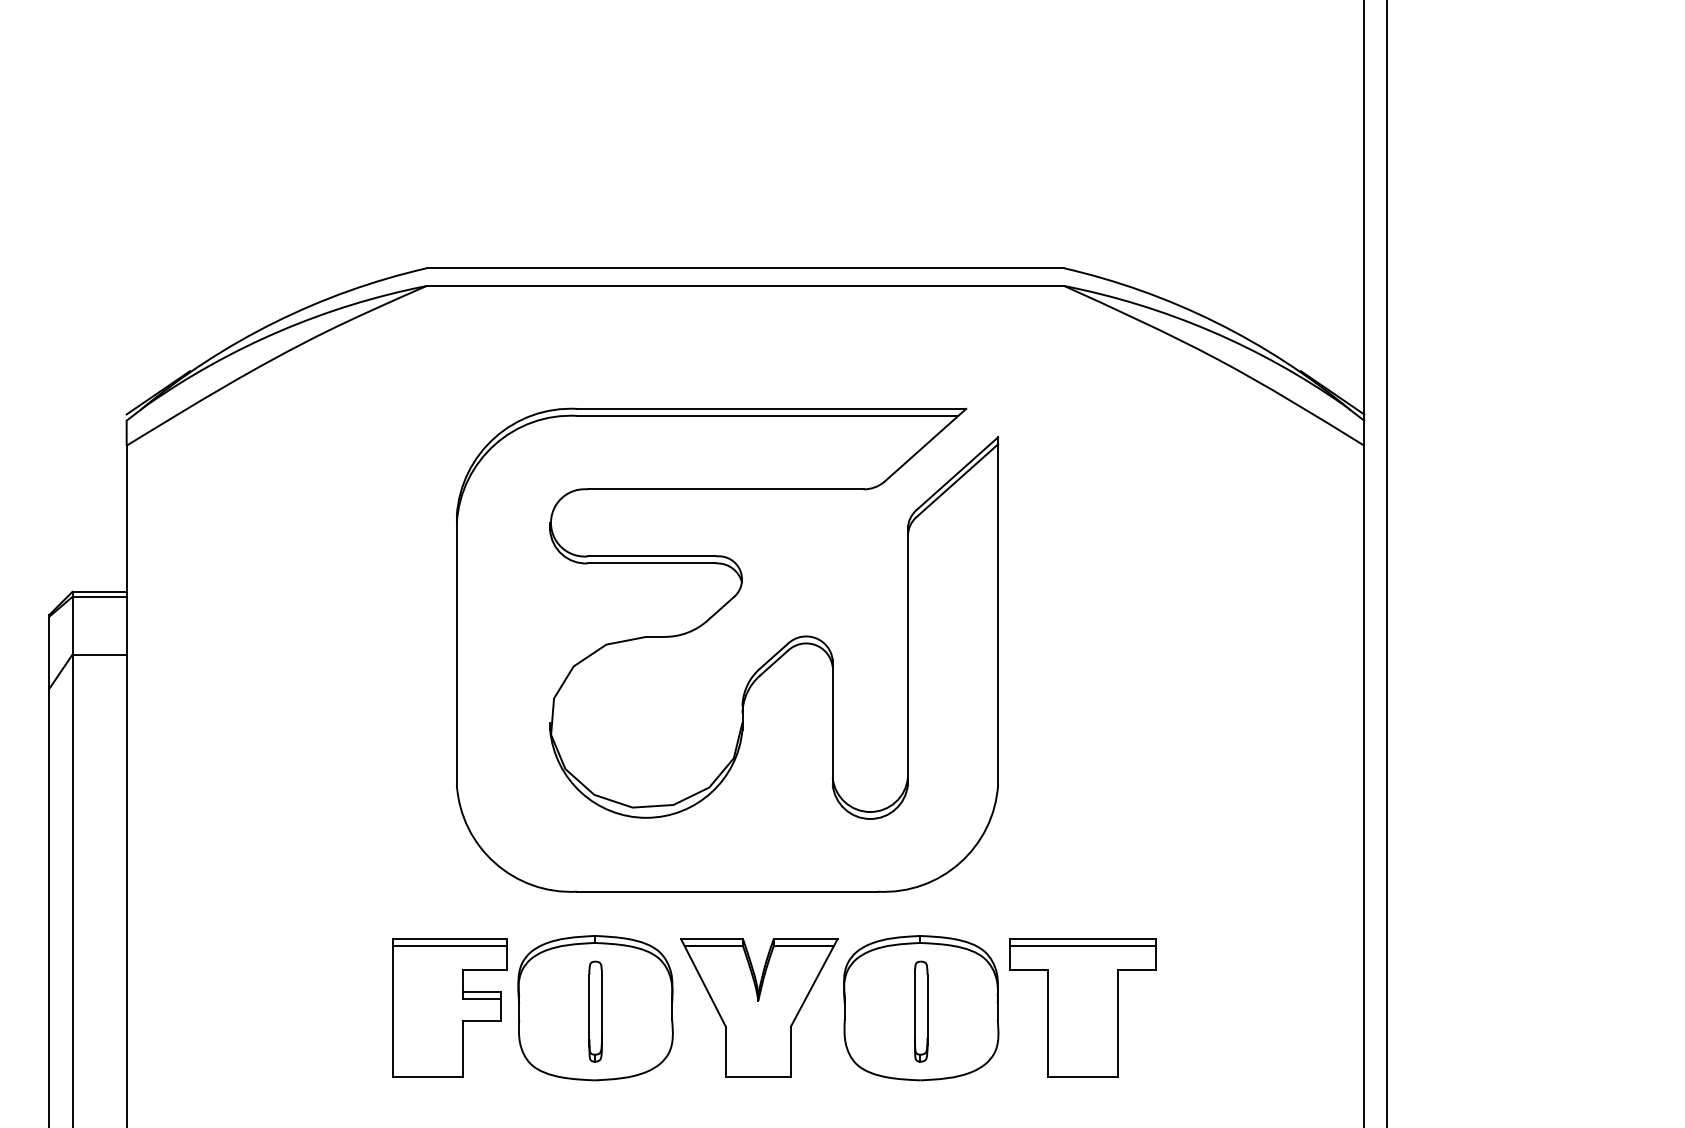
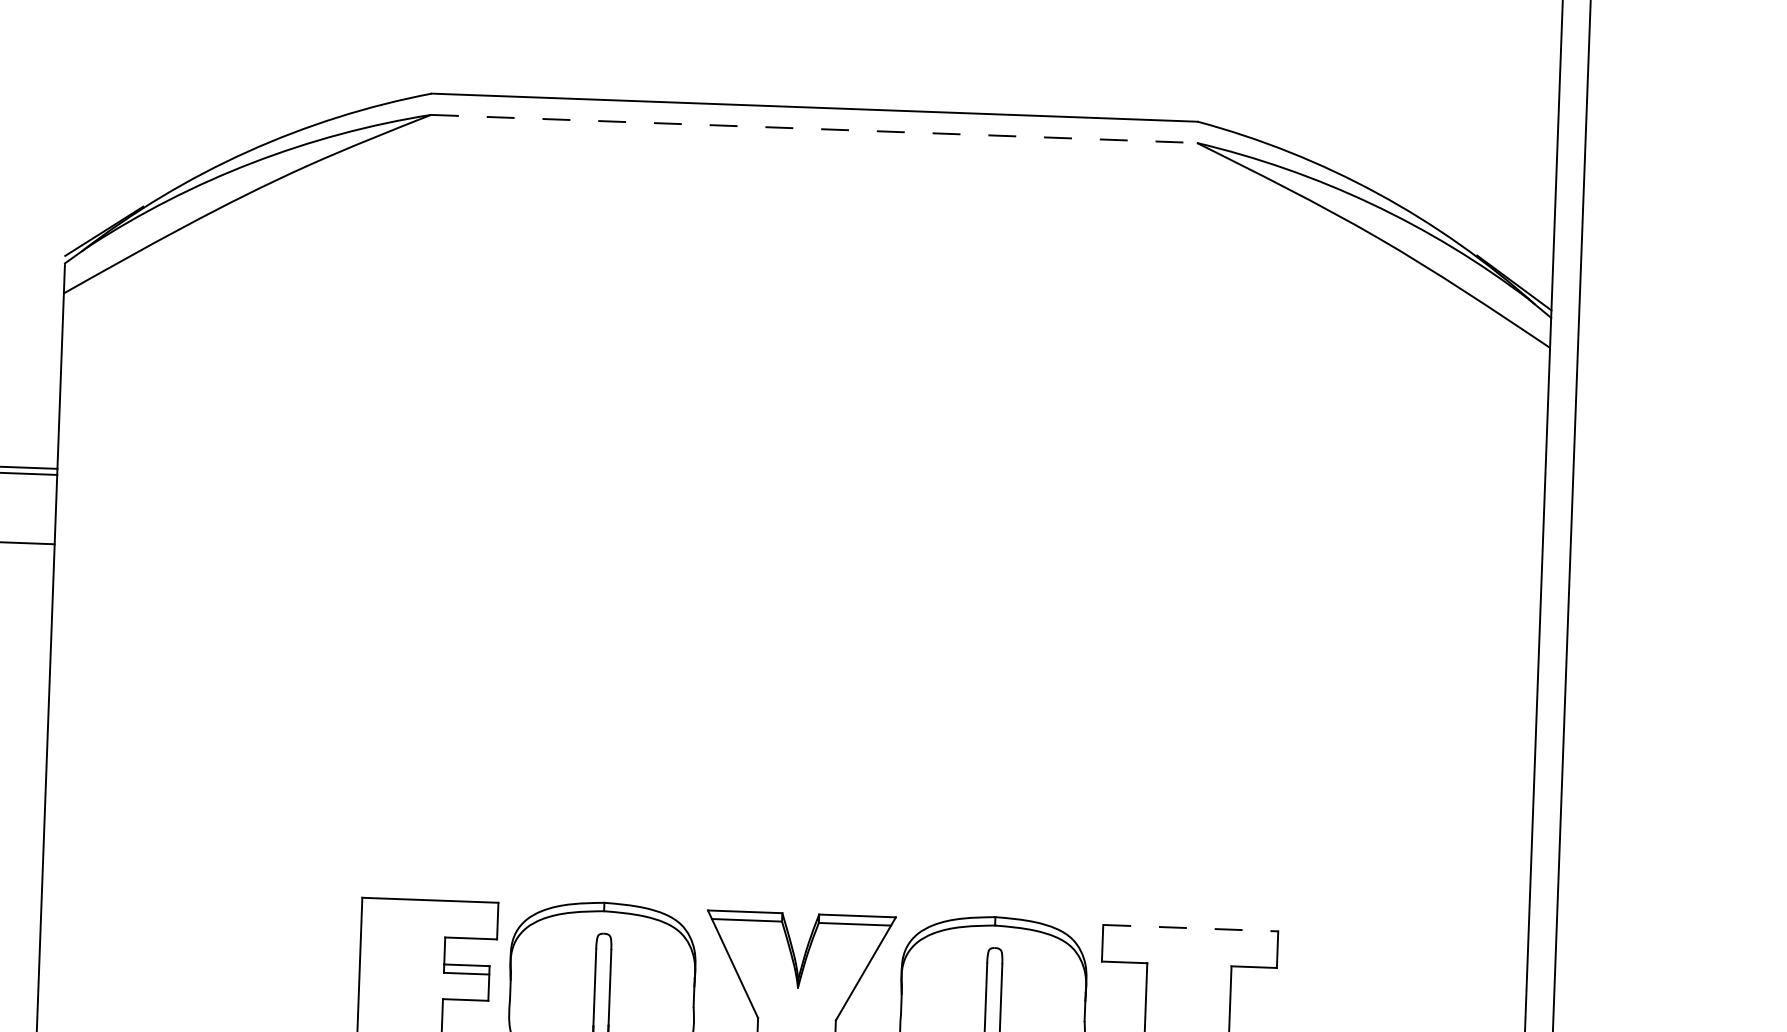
line: (745, 286) -> (814, 129), solid -> dashed
part: (707, 622) -> (753, 531), removed
line: (1083, 939) -> (1191, 928), solid -> dashed
line: (449, 946) -> (429, 909), removed
line: (1082, 946) -> (1189, 936), removed

